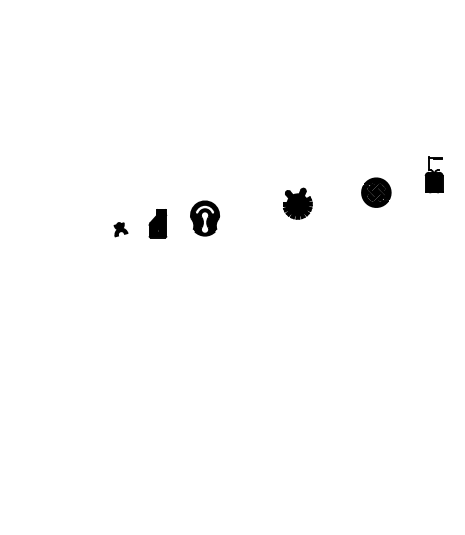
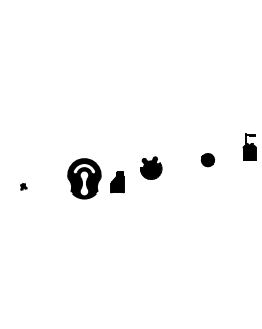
part: (376, 192) -> (208, 160), size x0.6
part: (204, 218) -> (84, 178), size x1.6
part: (157, 223) -> (117, 182), moved
part: (120, 229) -> (23, 186), size x0.6

